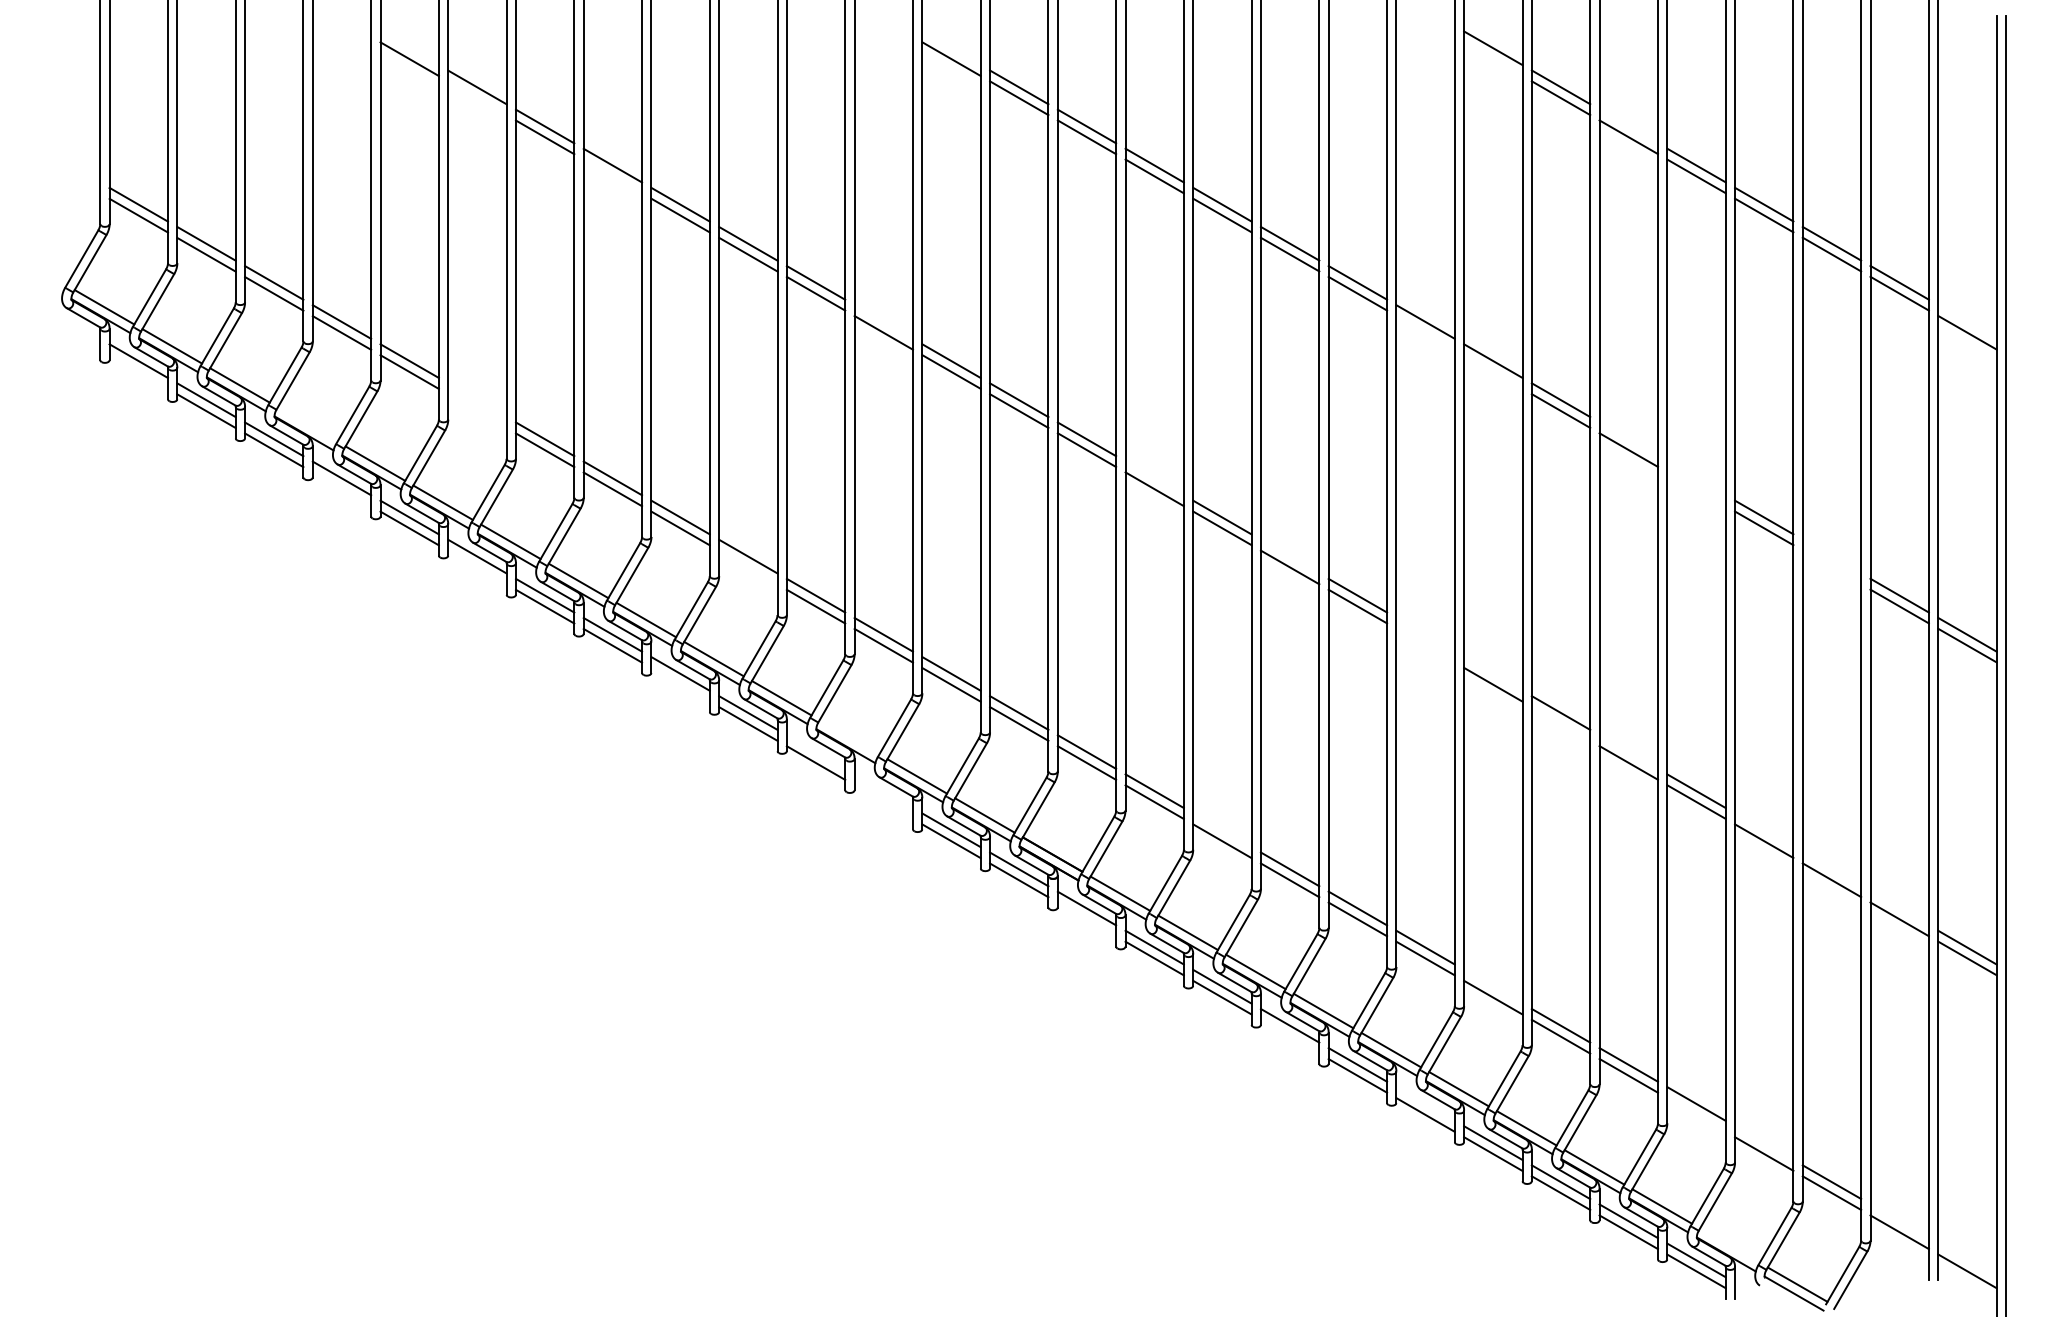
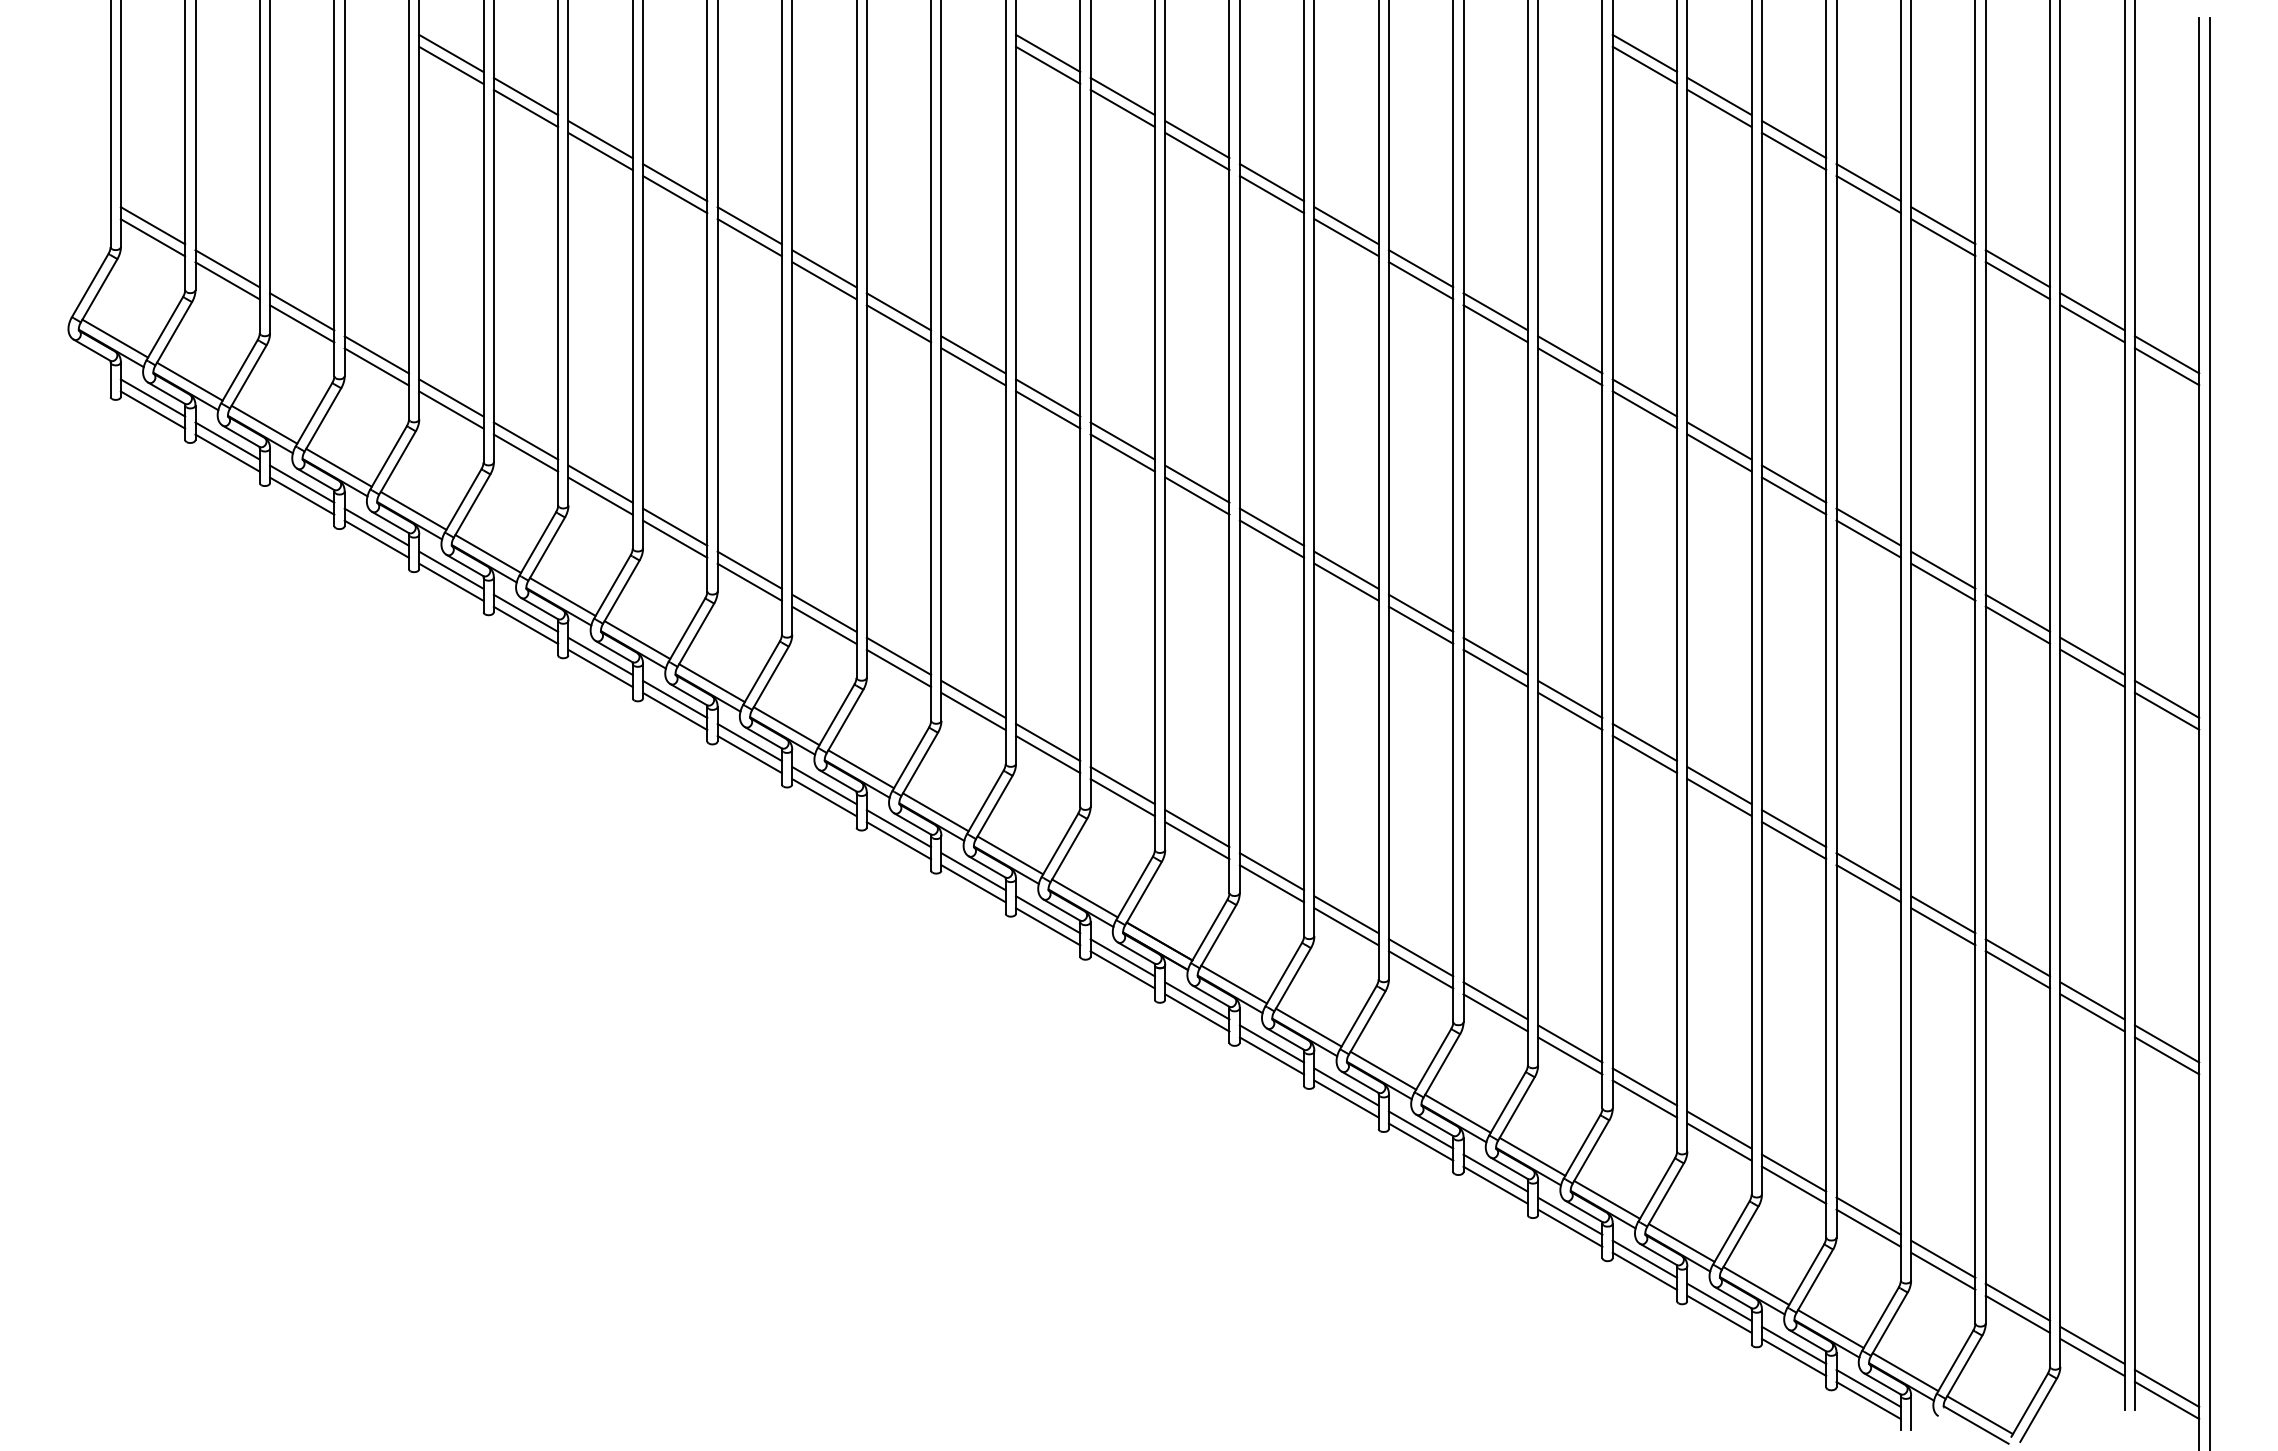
line: (409, 48) -> (451, 53), added
line: (951, 48) -> (1048, 53), added
line: (1493, 58) -> (1645, 64), added
line: (477, 98) -> (526, 108), added
line: (1628, 126) -> (1793, 139), added
line: (612, 176) -> (674, 194), added
line: (883, 321) -> (973, 354), added
line: (1967, 321) -> (2167, 354), added
line: (1425, 332) -> (1570, 366), added
line: (138, 371) -> (152, 409), added
line: (1493, 371) -> (1645, 409), added
line: (477, 400) -> (526, 441), added
line: (477, 411) -> (526, 453), added
line: (307, 424) -> (338, 467), added
line: (1628, 439) -> (1793, 484), added
line: (1154, 478) -> (1271, 527), added
line: (1696, 478) -> (1868, 527), added
line: (341, 489) -> (376, 539), added
line: (1696, 489) -> (1868, 539), added
line: (1289, 556) -> (1420, 613), added
line: (1831, 556) -> (2017, 613), added
line: (477, 567) -> (526, 625), added
line: (748, 567) -> (824, 625), added
line: (1831, 567) -> (2017, 625), added
line: (1425, 634) -> (1570, 699), added
line: (1425, 645) -> (1570, 711), added
line: (1493, 673) -> (1645, 742), added
line: (680, 684) -> (749, 754), added
line: (1560, 723) -> (1718, 797), added
line: (849, 737) -> (935, 812), added
line: (815, 751) -> (898, 827), added
line: (1628, 751) -> (1793, 827), added
line: (883, 791) -> (973, 871), added
line: (883, 802) -> (973, 884), added
line: (1222, 830) -> (1346, 914), added
line: (1764, 830) -> (1943, 914), added
line: (1831, 869) -> (2017, 957), added
line: (1899, 908) -> (2092, 1000), added
line: (1086, 919) -> (1196, 1012), added
line: (1493, 986) -> (1645, 1086), added
line: (1289, 1036) -> (1420, 1141), added
line: (1425, 1103) -> (1570, 1215), added
line: (1696, 1114) -> (1868, 1227), added
line: (1764, 1142) -> (1943, 1258), added
line: (1899, 1221) -> (2092, 1345), added
line: (1729, 1245) -> (1905, 1372), added
line: (1967, 1260) -> (2167, 1388), added

